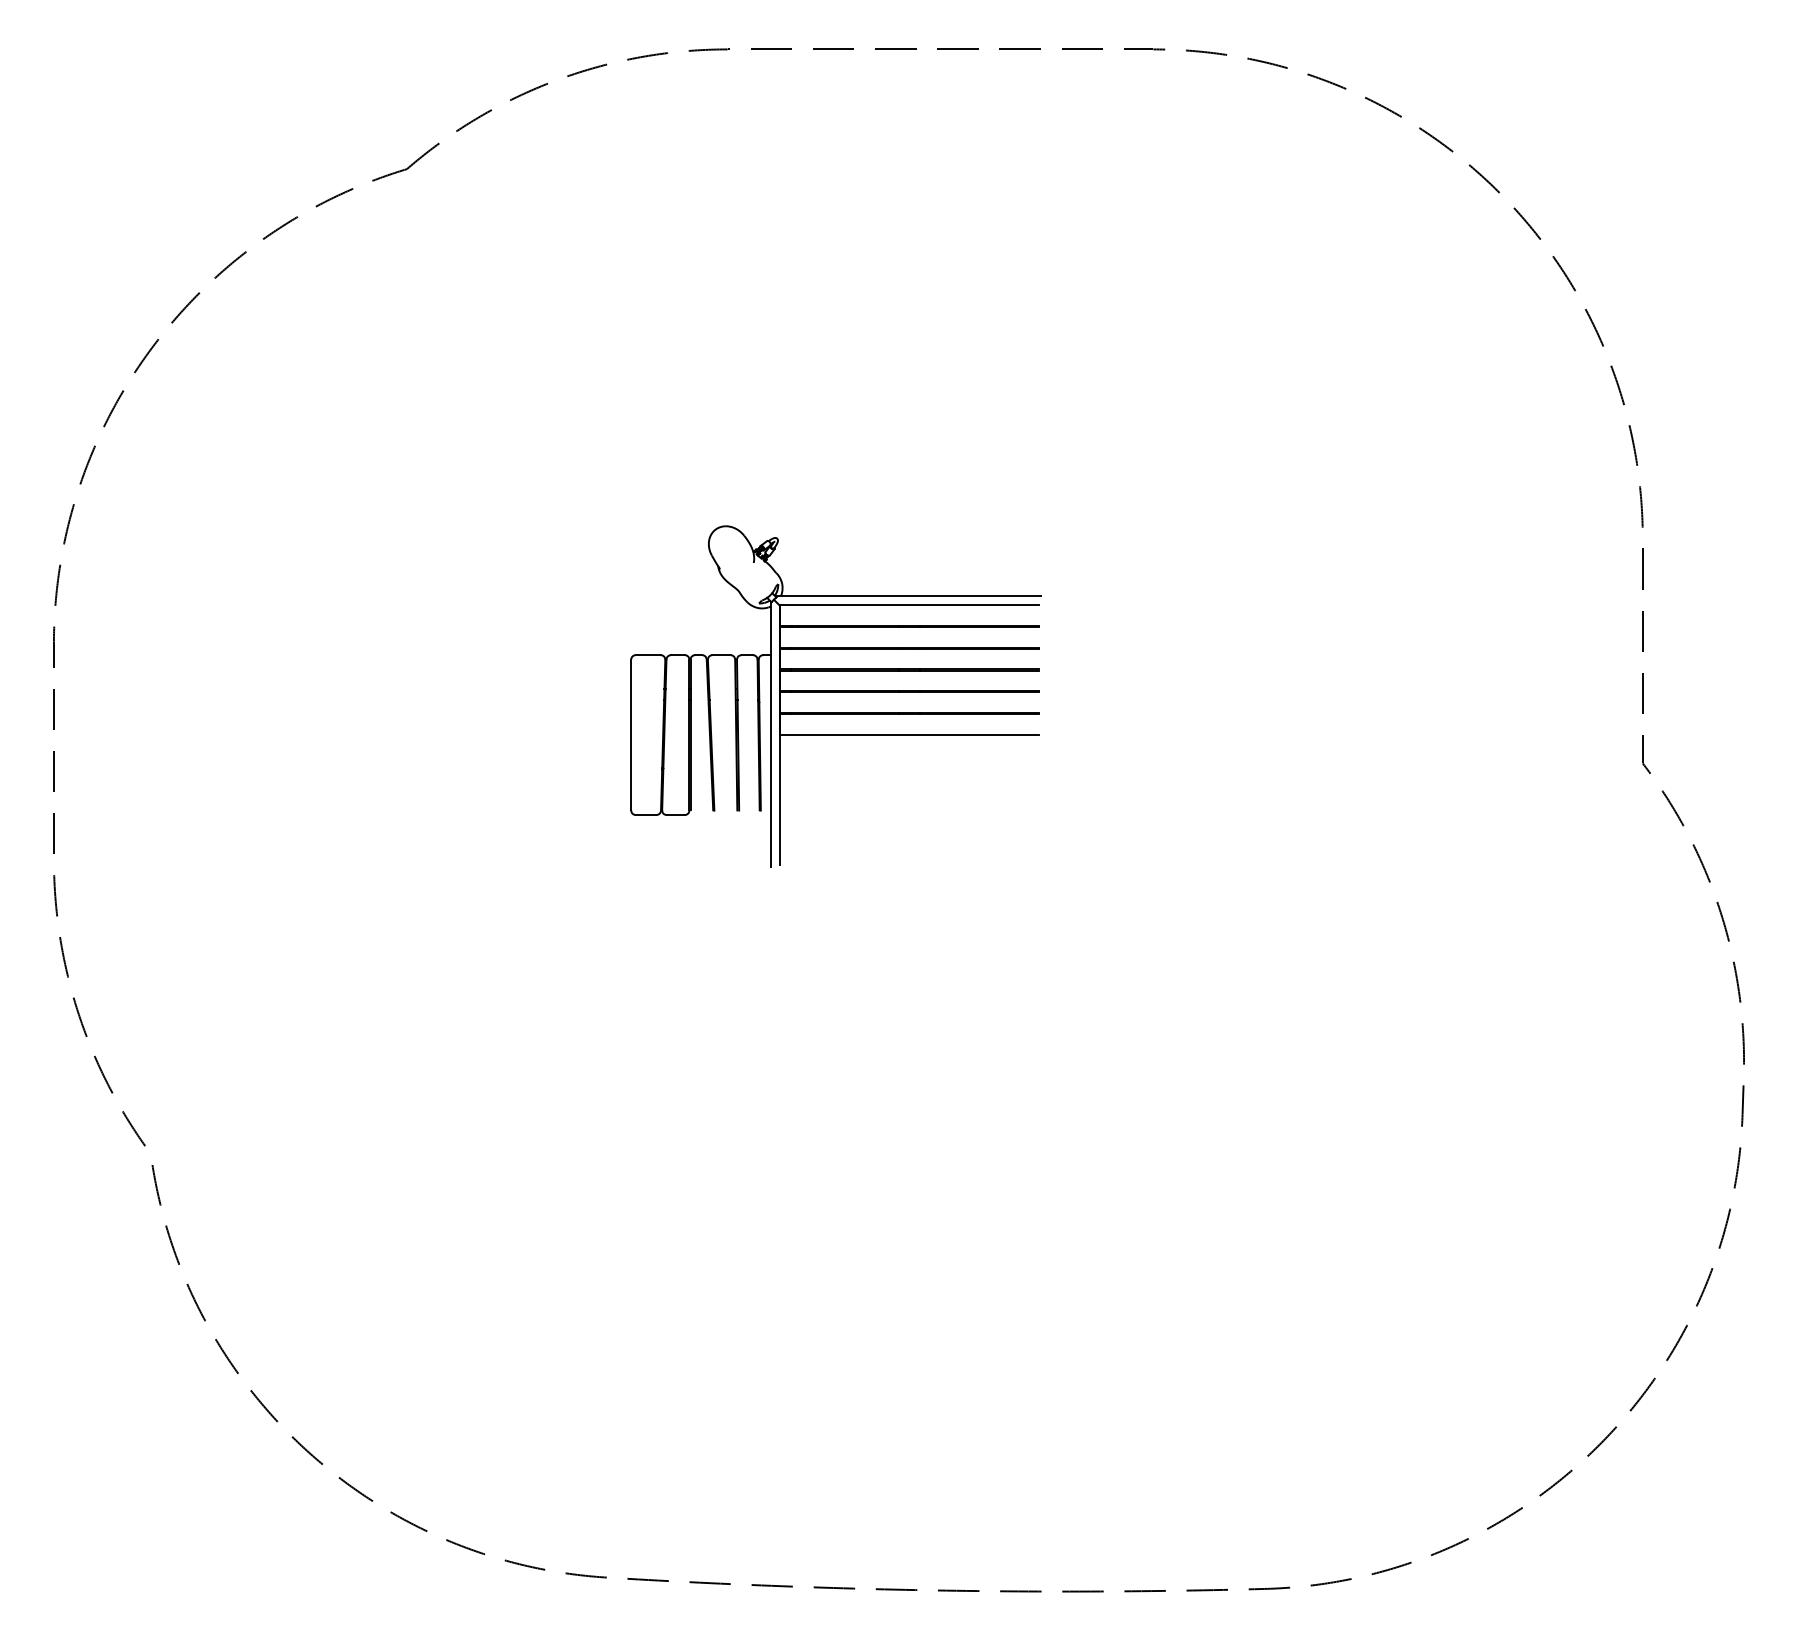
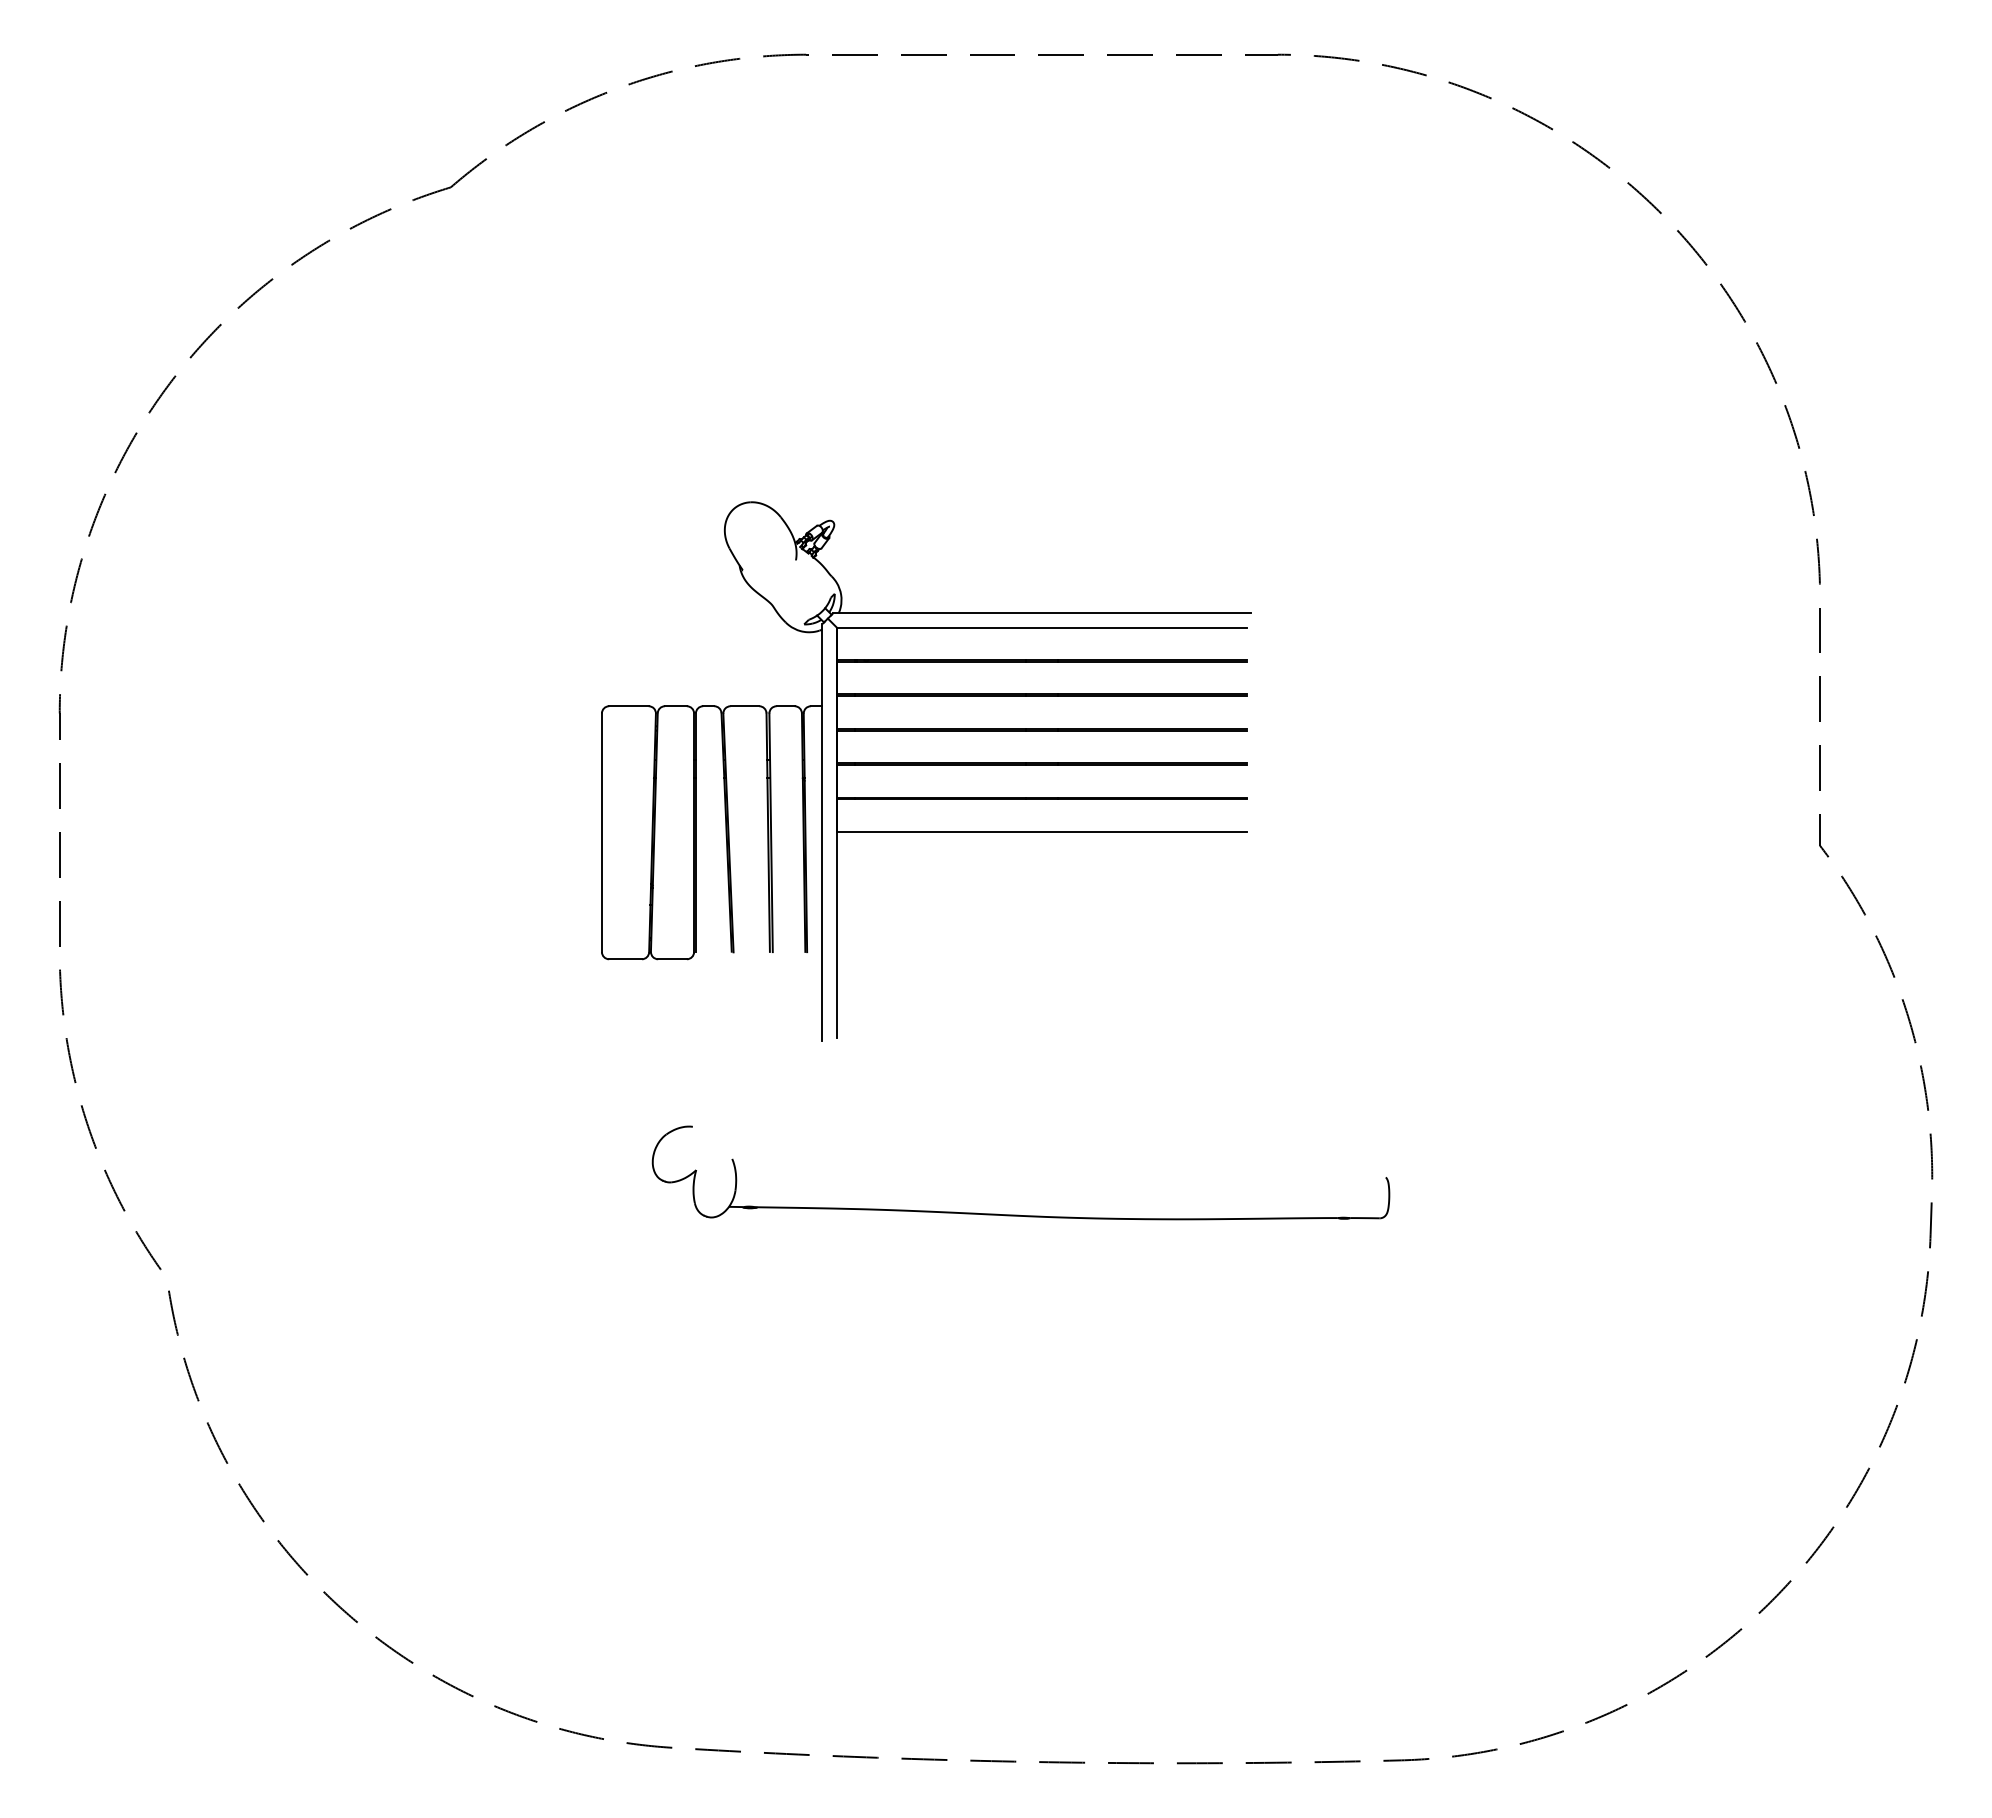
part: (836, 696) -> (926, 771), size x1.43
part: (920, 1096) -> (1019, 1214), added

